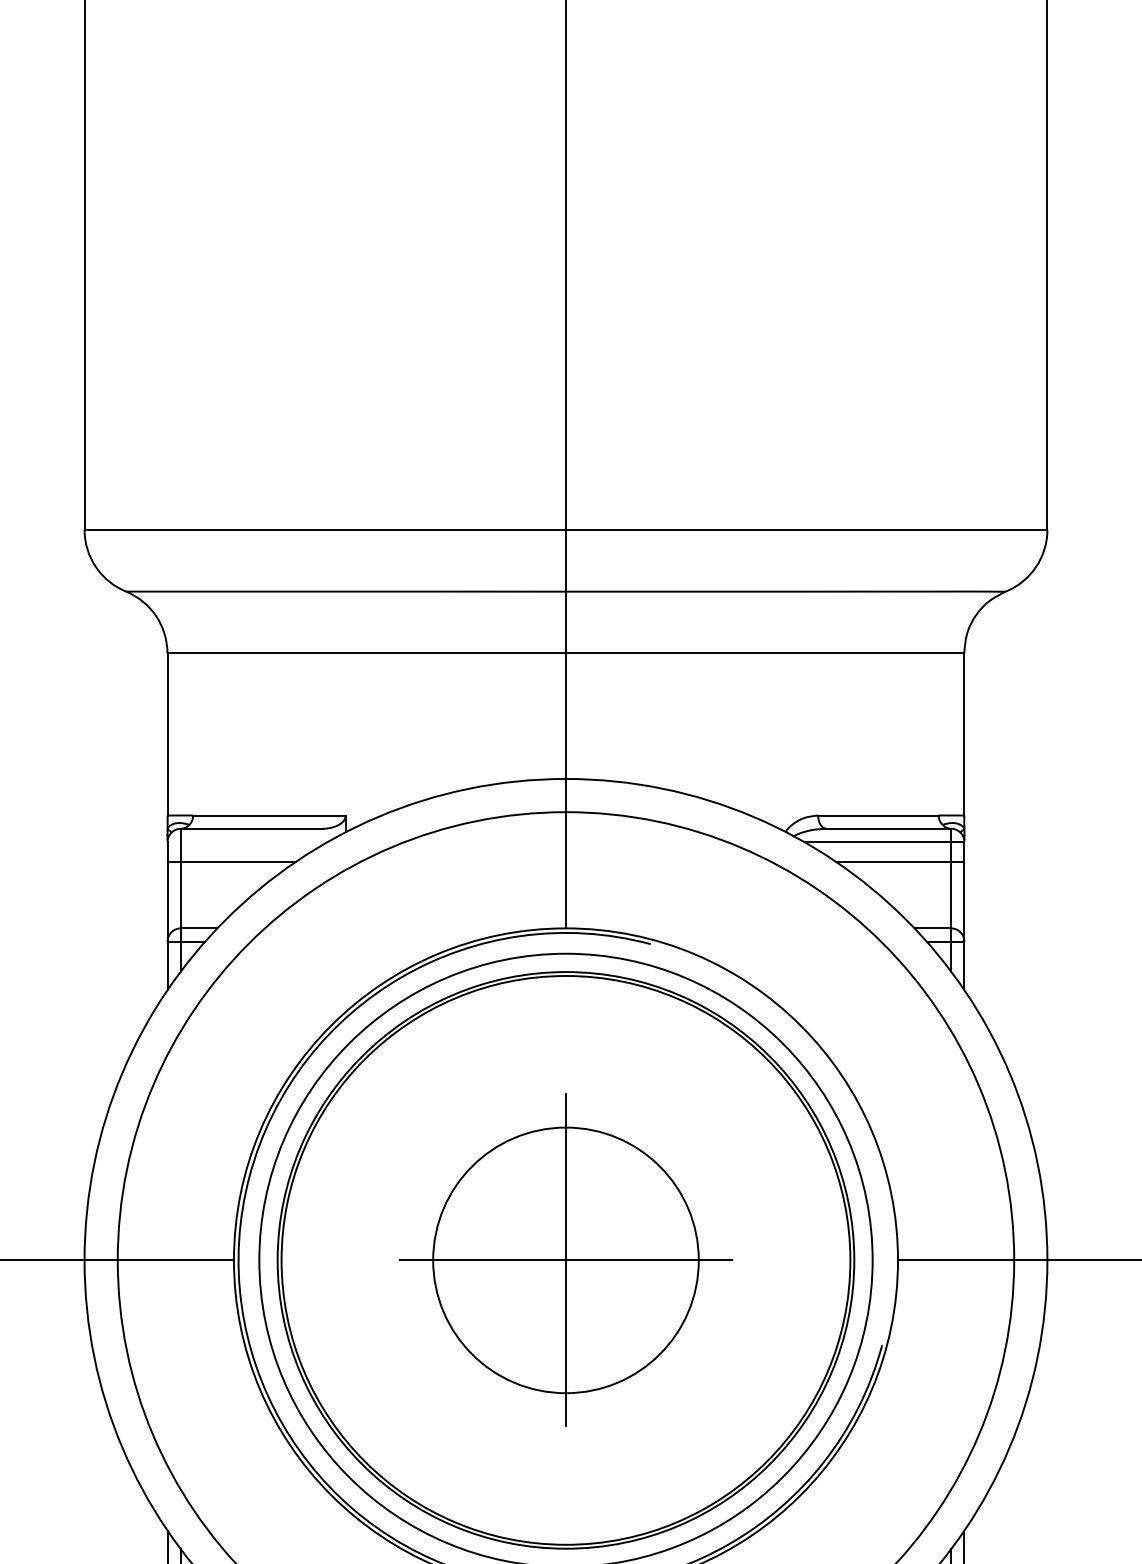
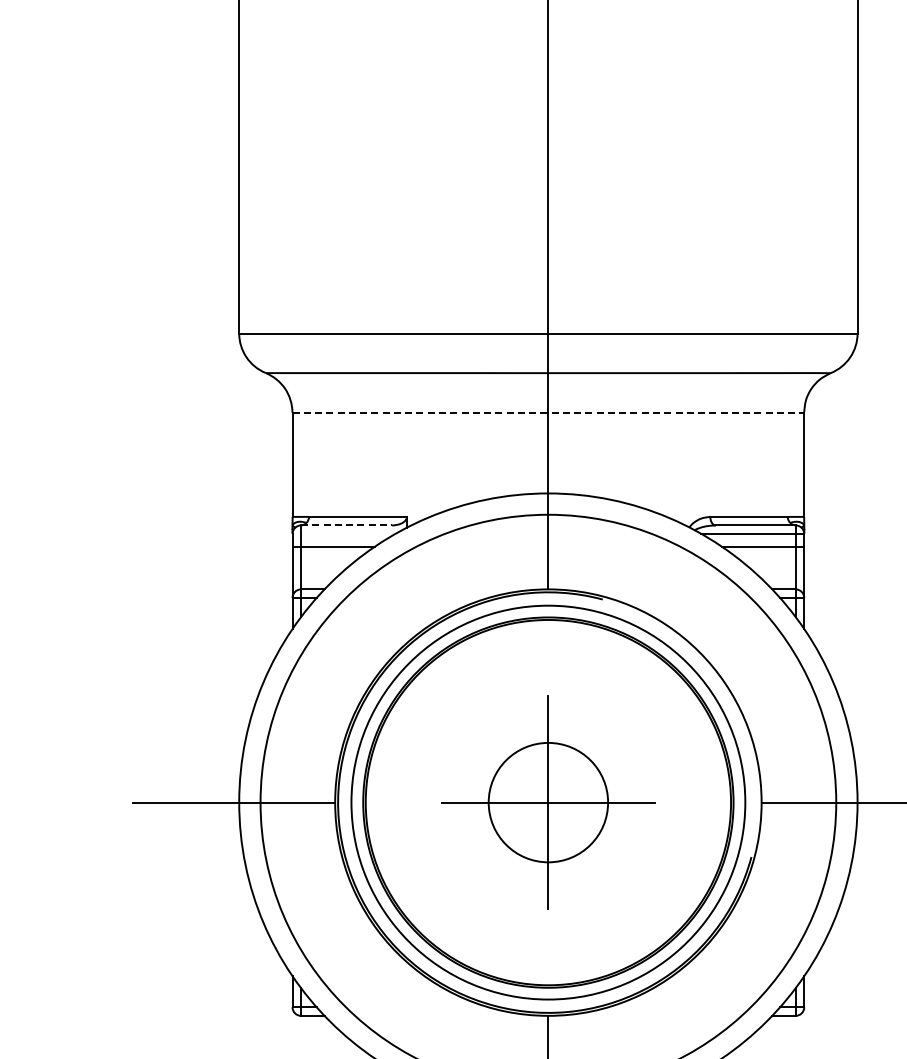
line: (566, 652) -> (548, 412), solid -> dashed
line: (251, 828) -> (346, 525), solid -> dashed
circle: (566, 1260) -> (548, 802), size x0.7

